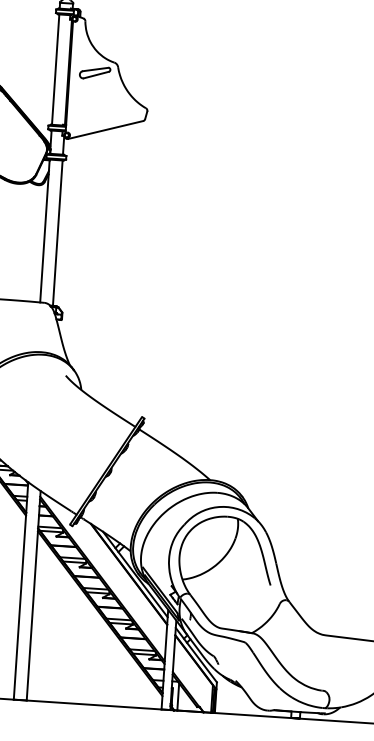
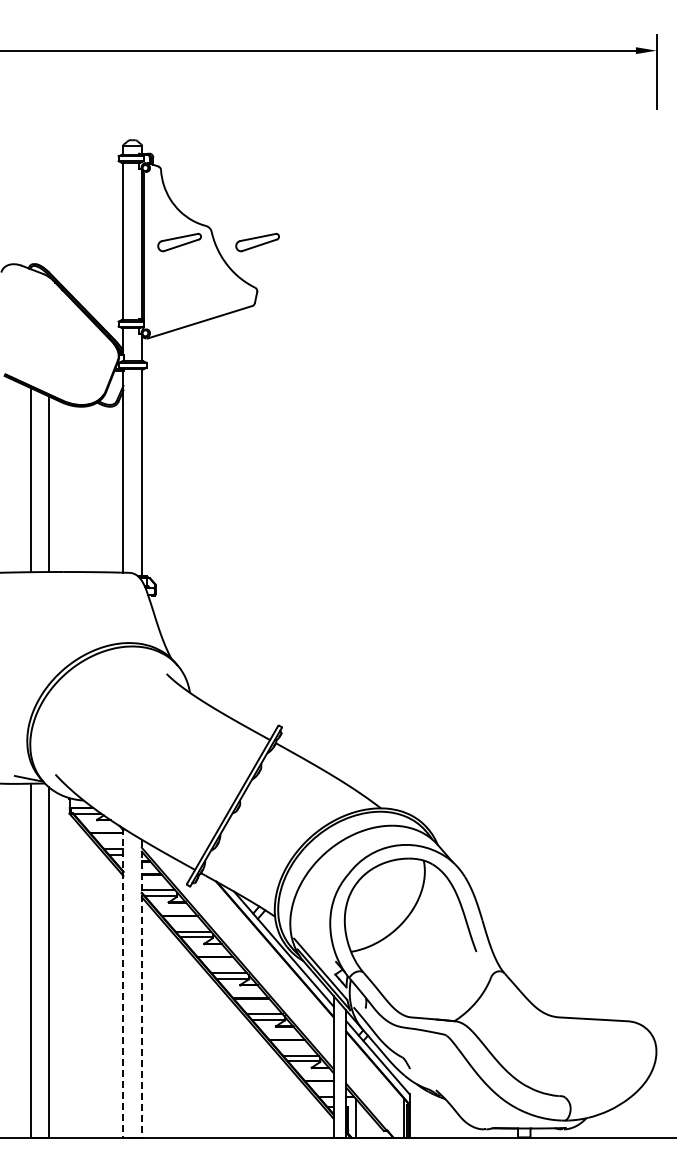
part: (149, 76) -> (257, 242), added
line: (21, 591) -> (123, 983), solid -> dashed
line: (33, 596) -> (141, 989), solid -> dashed

